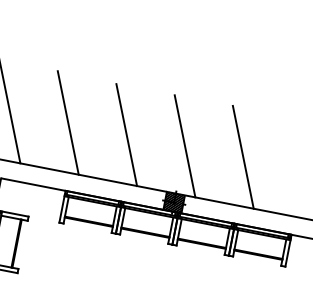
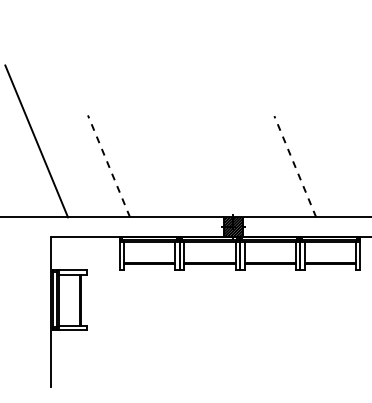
line: (67, 122) -> (108, 165), solid -> dashed
line: (126, 134) -> (171, 166), removed
line: (185, 145) -> (233, 166), removed
line: (243, 157) -> (295, 166), solid -> dashed

